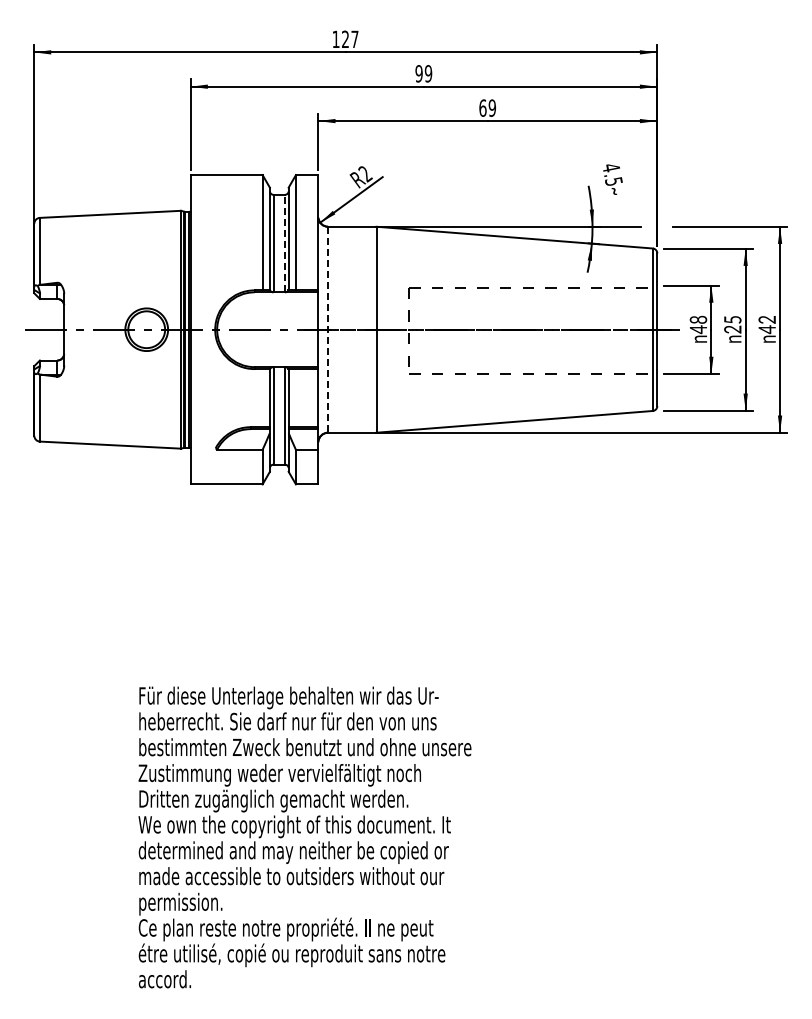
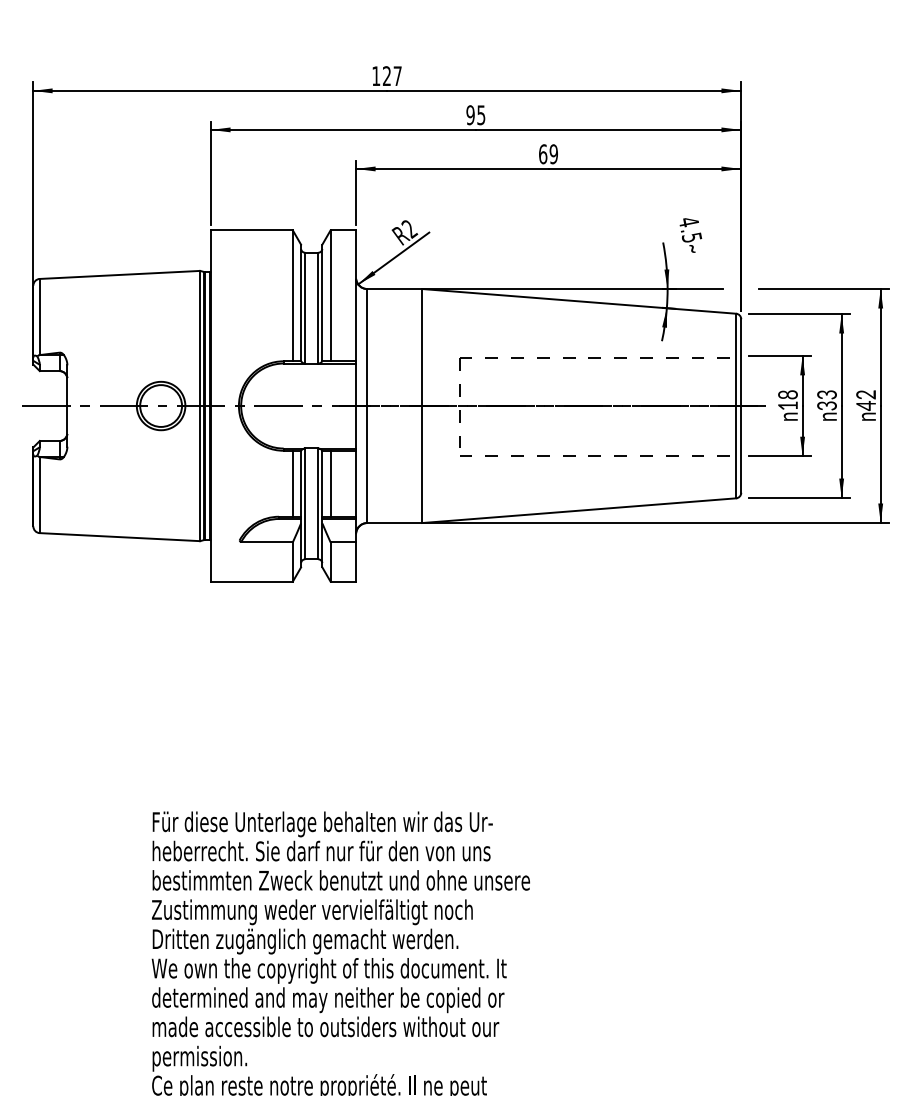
text: (428, 73) -> (481, 114), 99 -> 95
line: (284, 243) -> (317, 308), dashed -> solid
text: (732, 324) -> (826, 400), 25 -> 33
line: (328, 329) -> (367, 405), dashed -> solid
text: (697, 329) -> (786, 405), 48 -> 18
line: (262, 398) -> (292, 484), added
line: (295, 398) -> (330, 484), added

